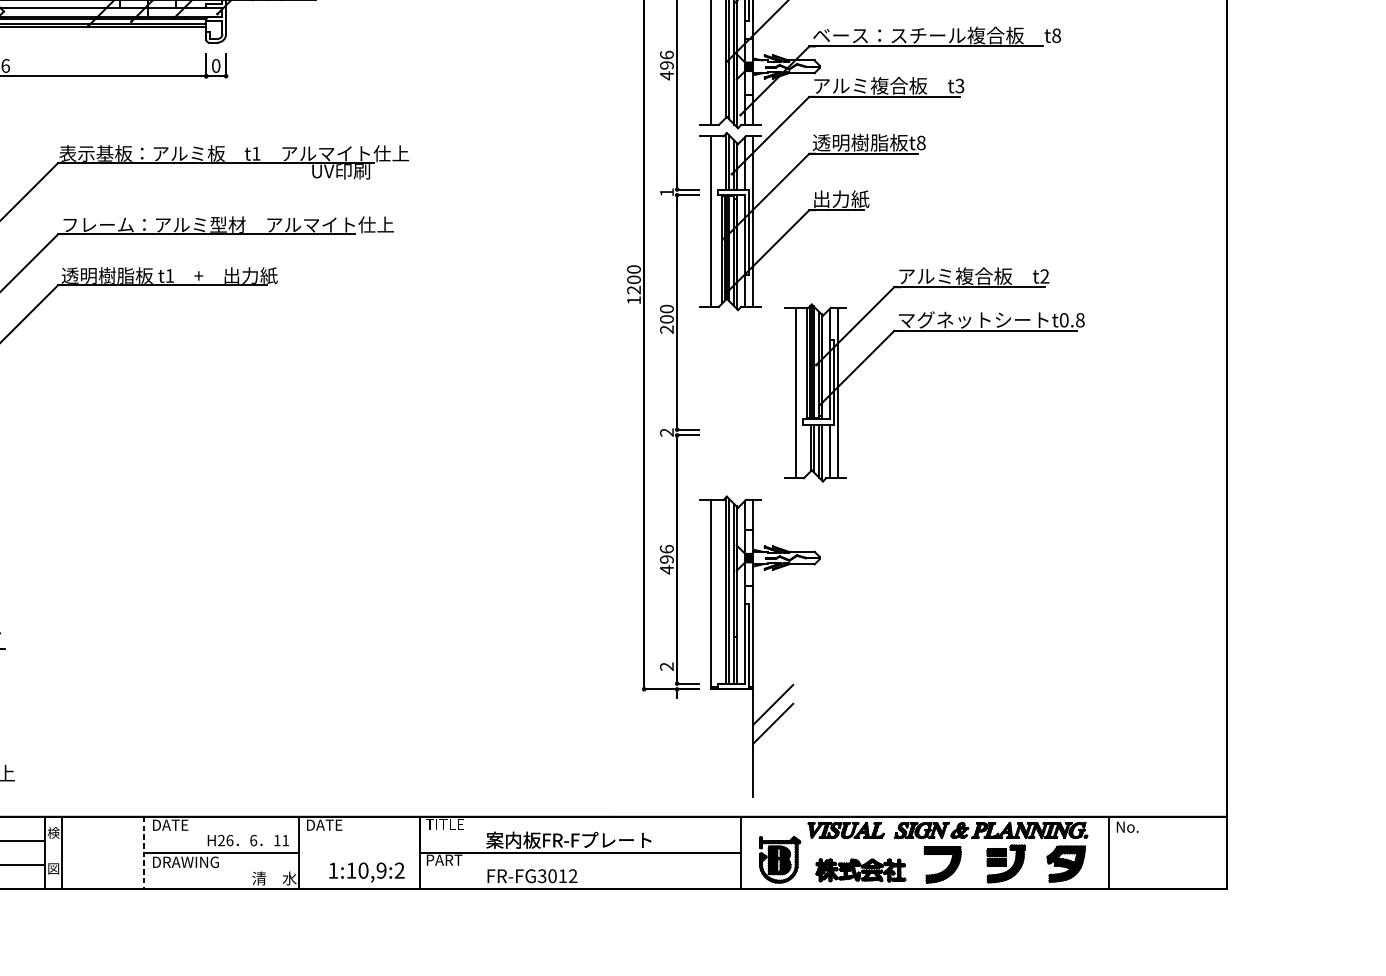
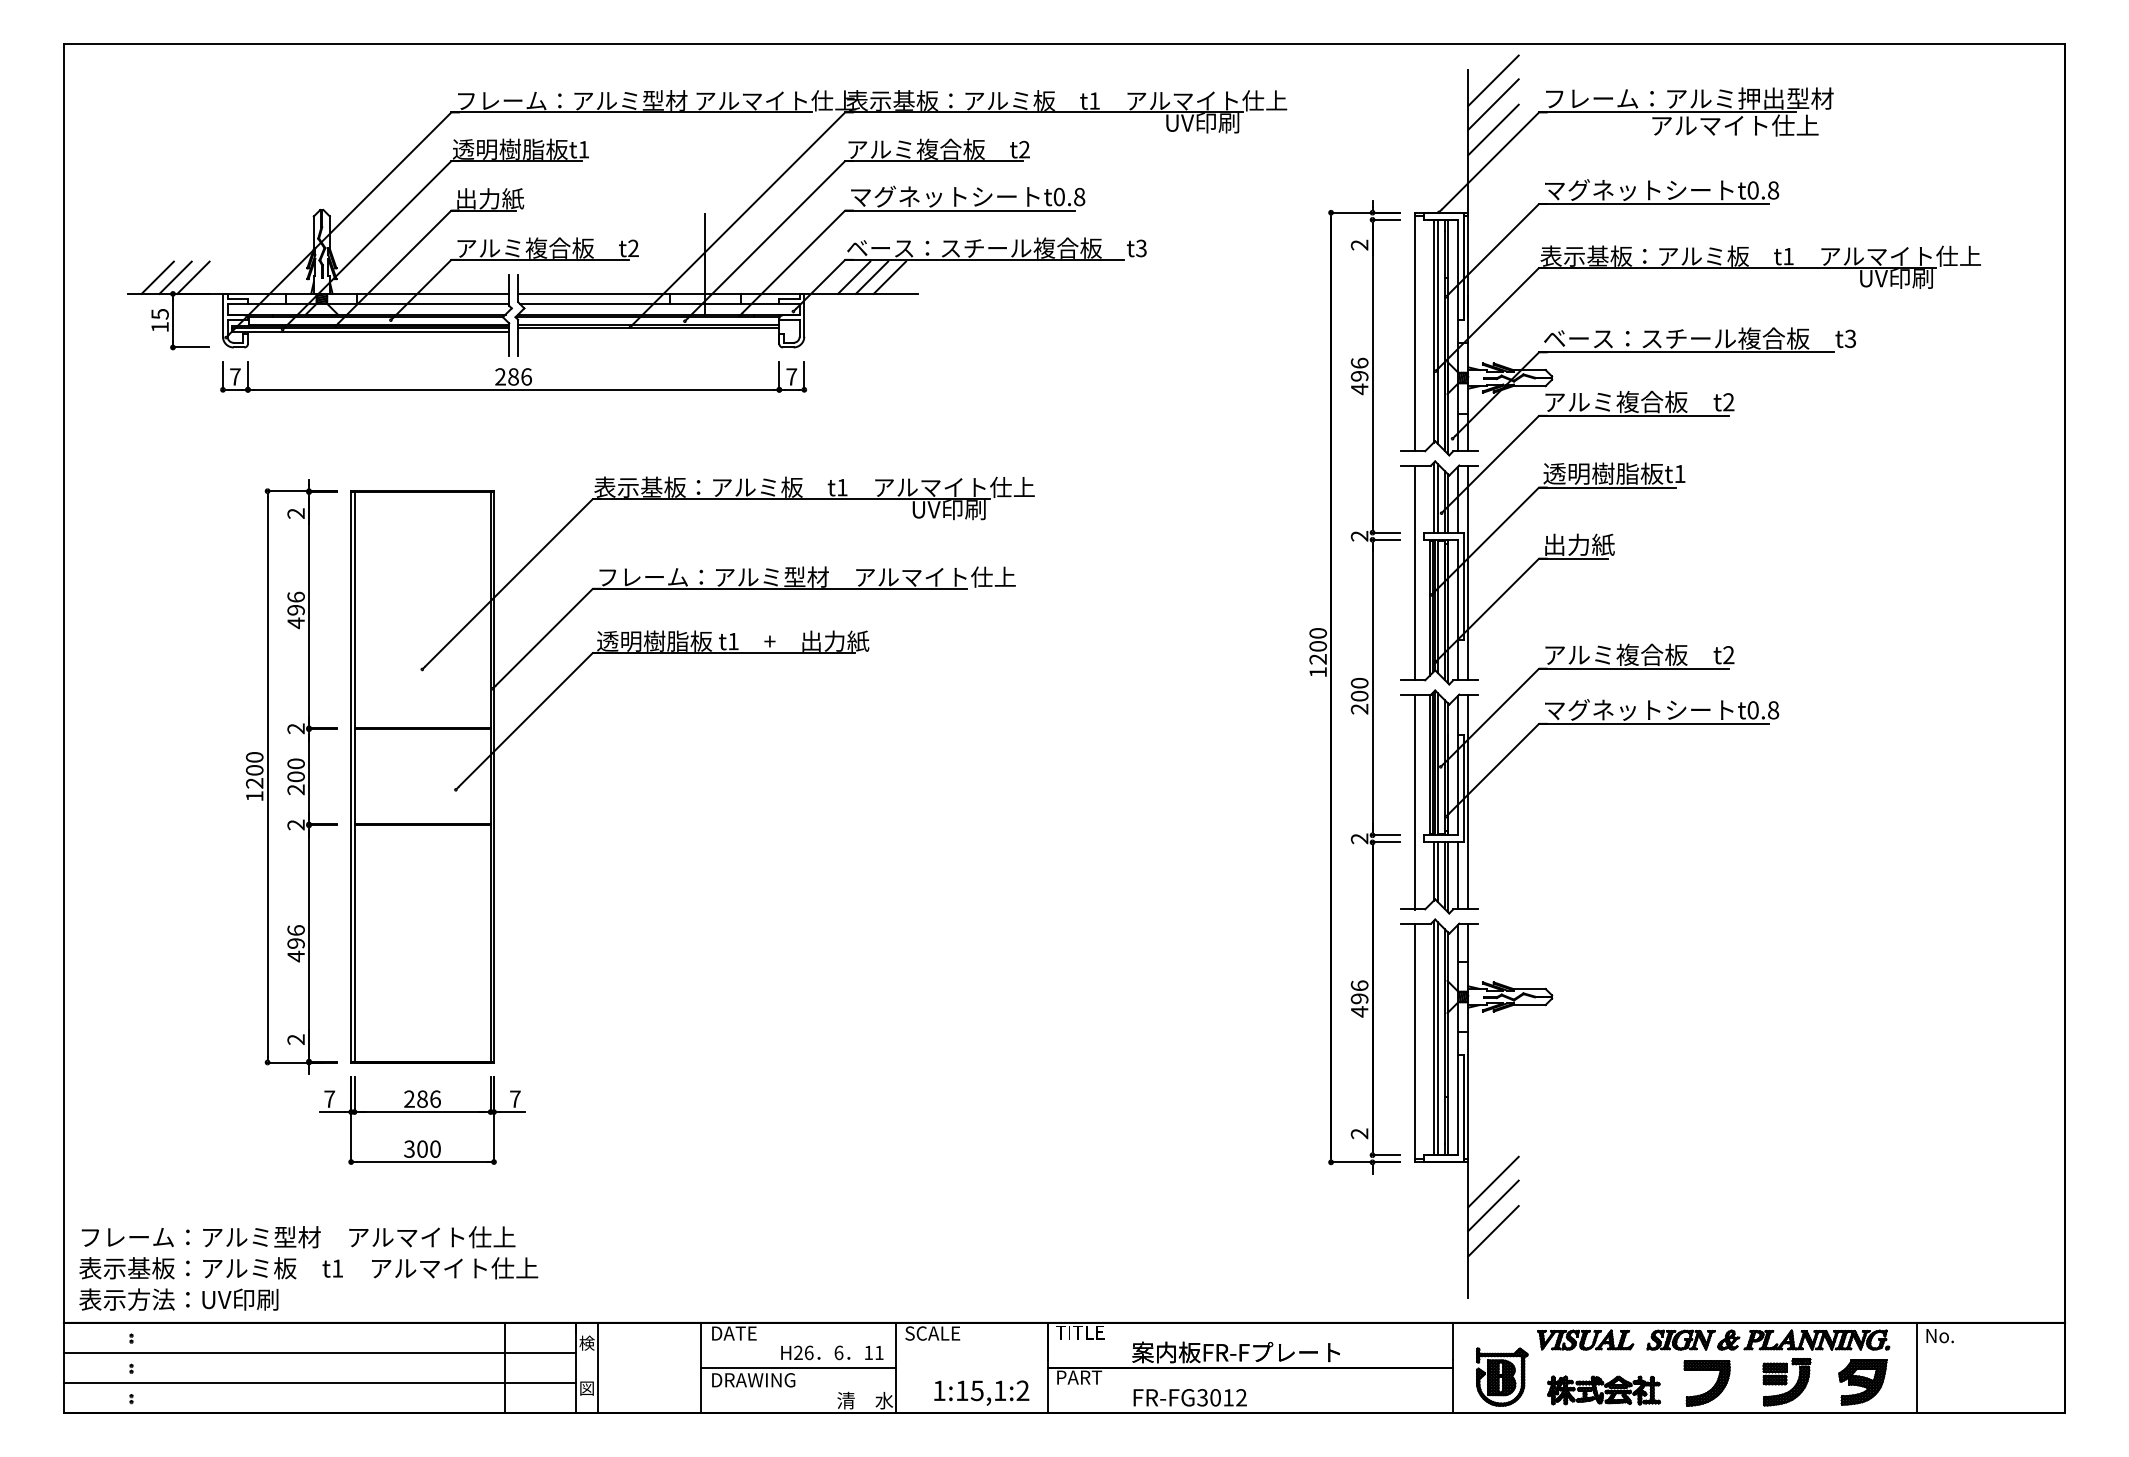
text: (1056, 35) -> (1850, 338), t8 -> t3
text: (215, 65) -> (791, 376), 0 -> 7
text: (959, 86) -> (1728, 402), t3 -> t2
text: (920, 142) -> (1679, 473), t8 -> t1
text: (666, 192) -> (1359, 536), 1 -> 2
part: (934, 331) -> (1589, 724), moved
line: (773, 744) -> (1493, 1231), added
text: (327, 825) -> (932, 1333), DATE -> SCALE
line: (144, 852) -> (701, 1368), dashed -> solid
text: (372, 870) -> (988, 1390), 1:10,9:2 -> 1:15,1:2

